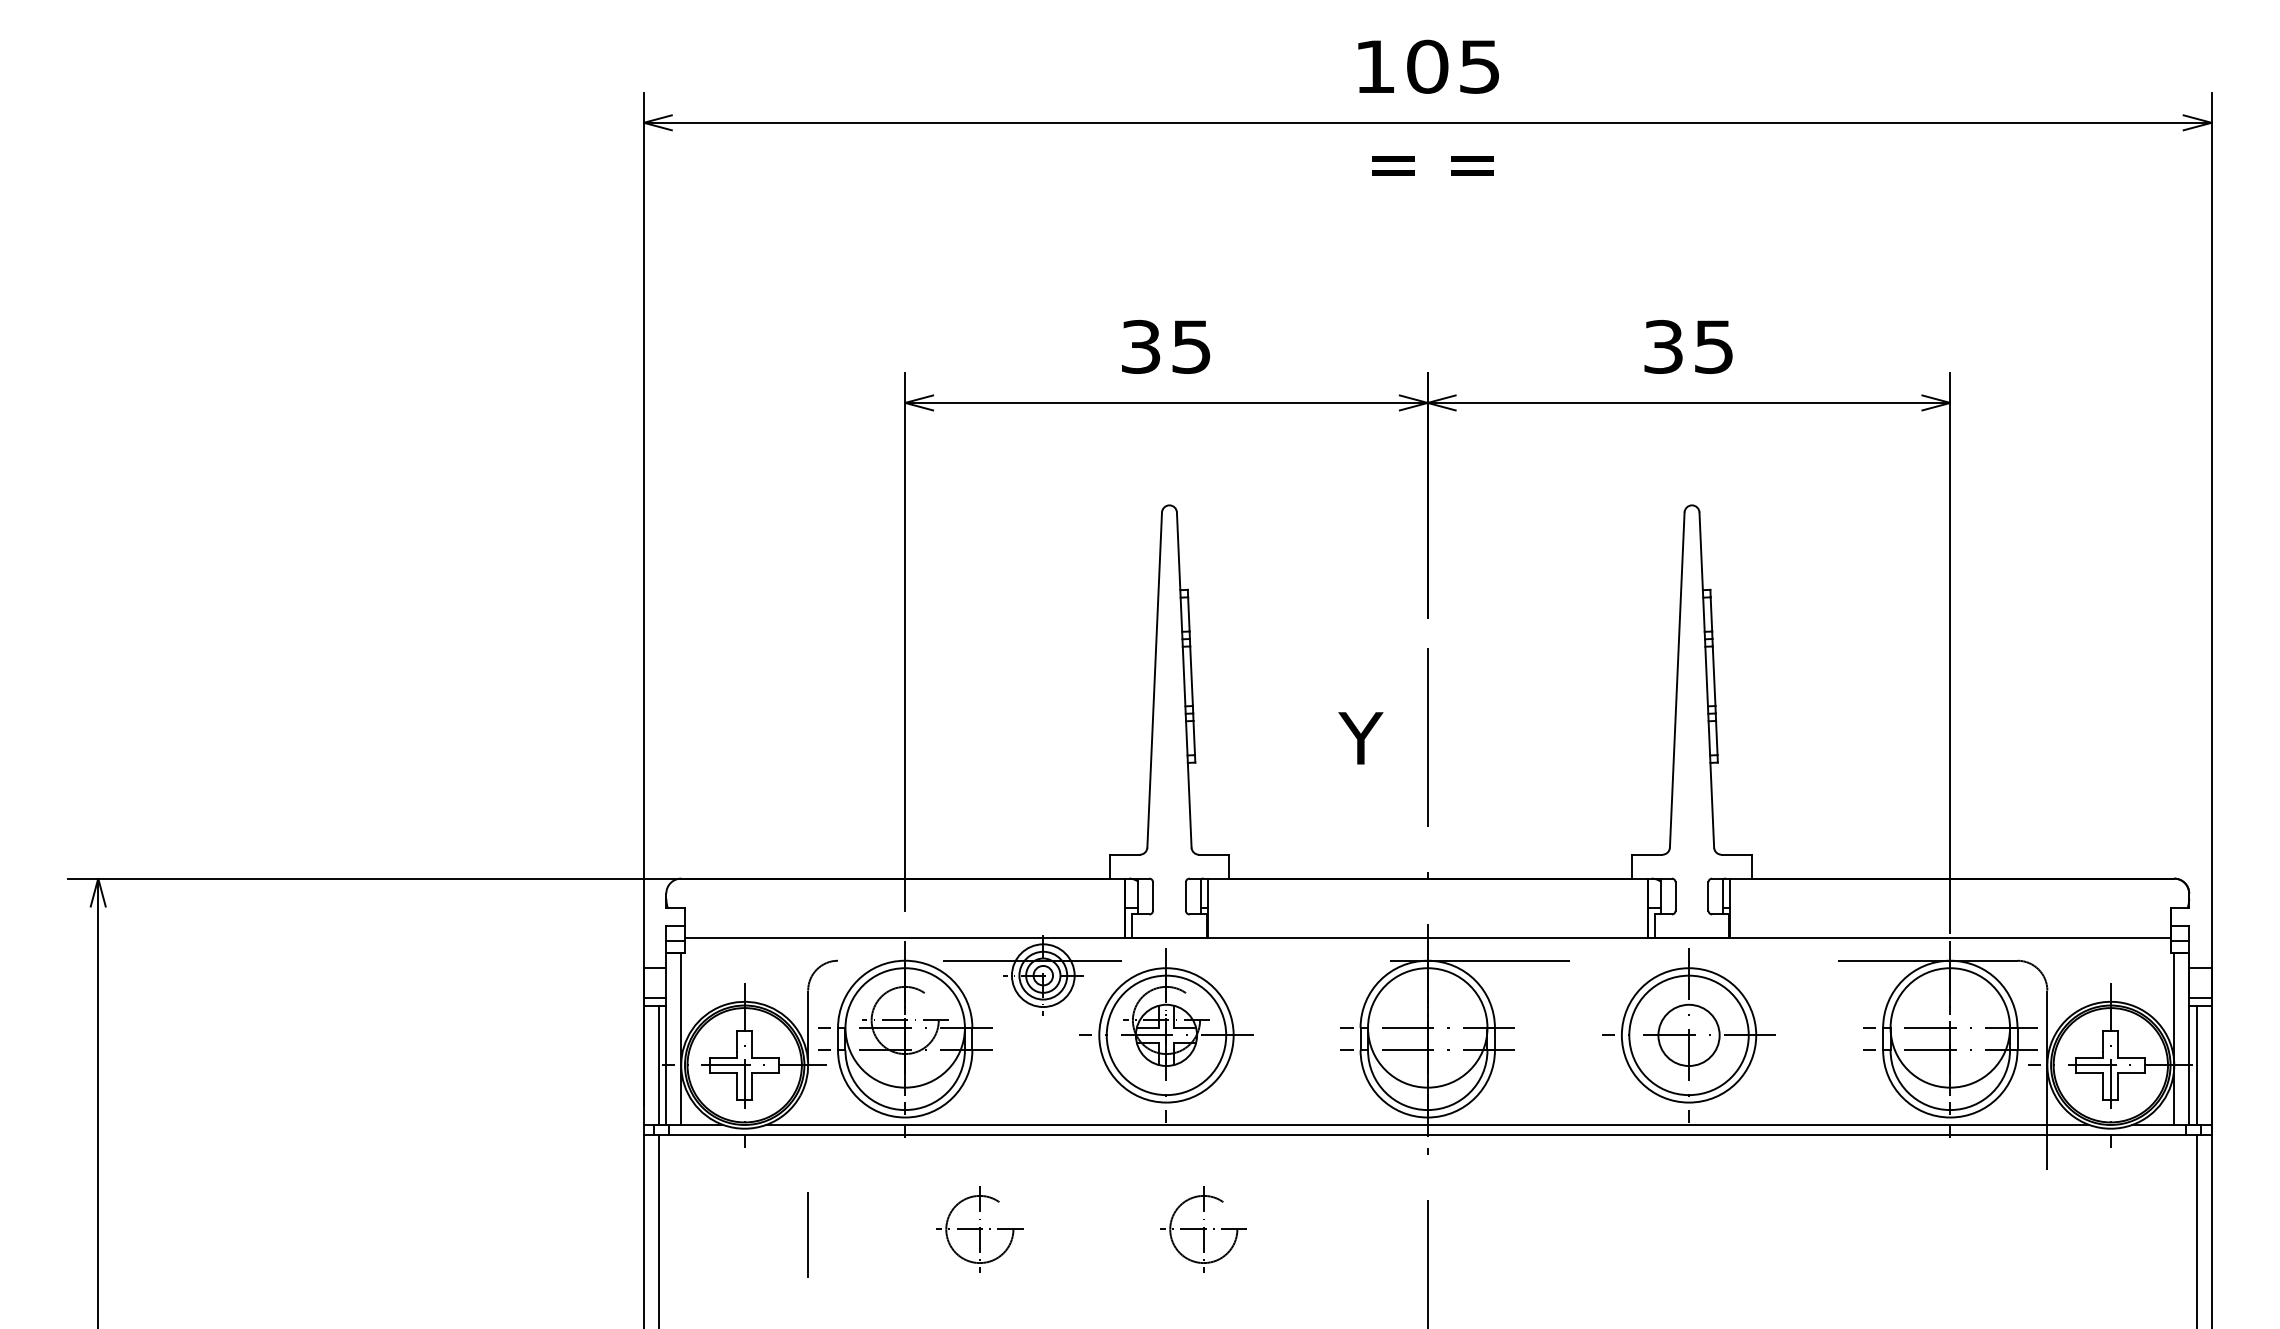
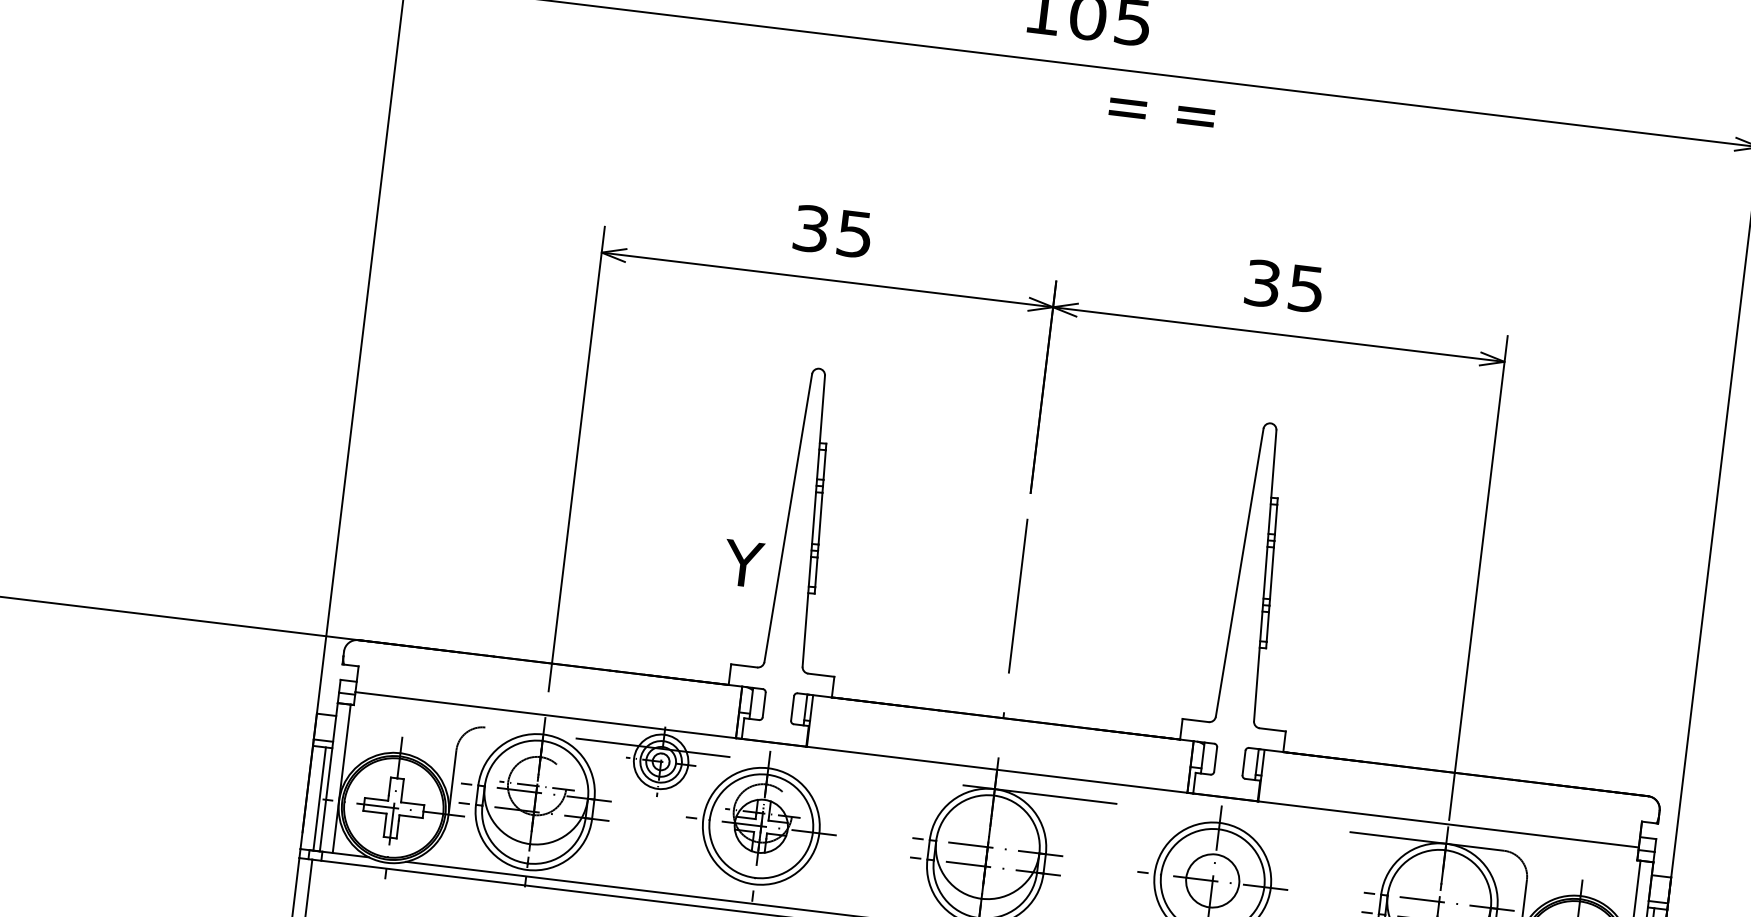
text: (1432, 165) -> (1161, 112), moved
text: (1360, 738) -> (743, 563), moved

